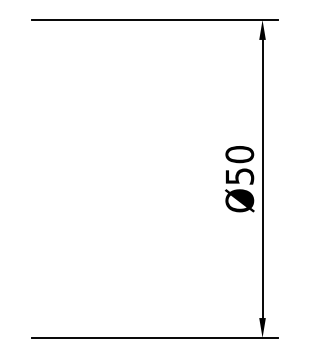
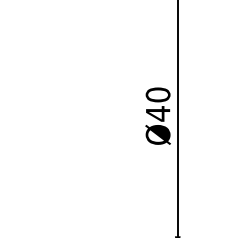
text: (239, 176) -> (157, 113), Ø50 -> Ø40

